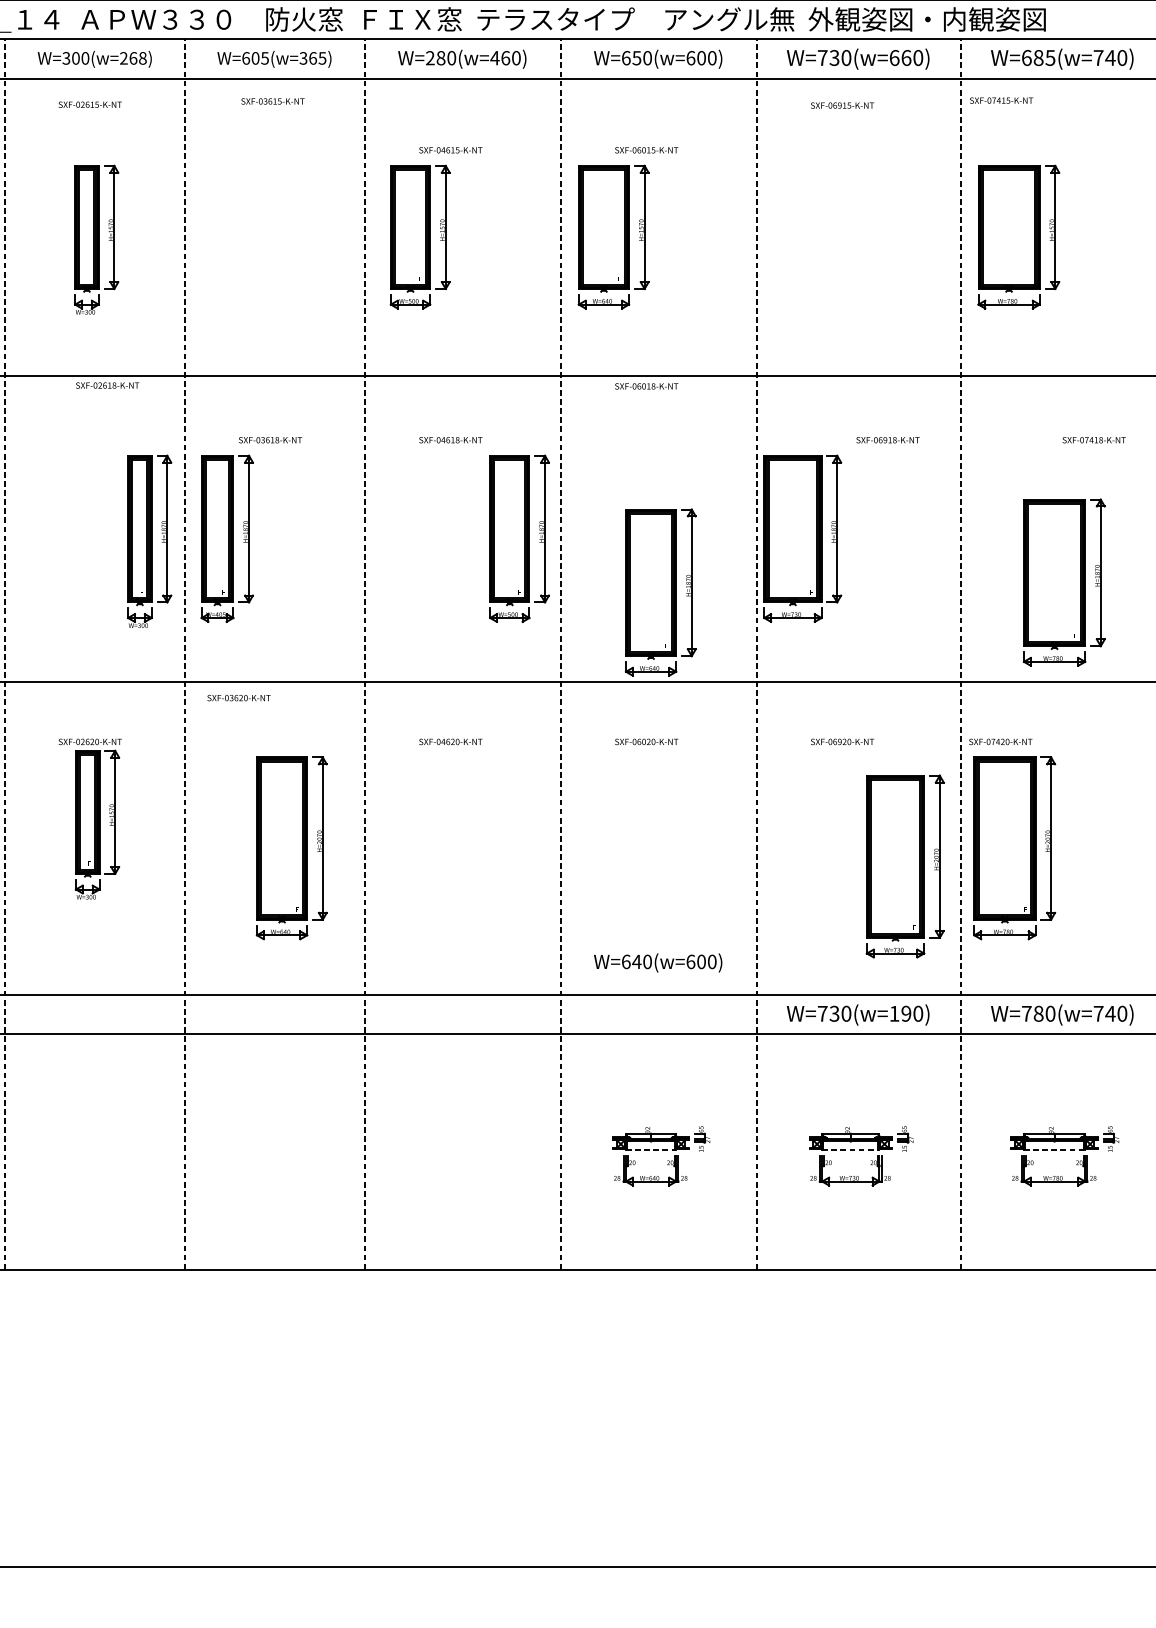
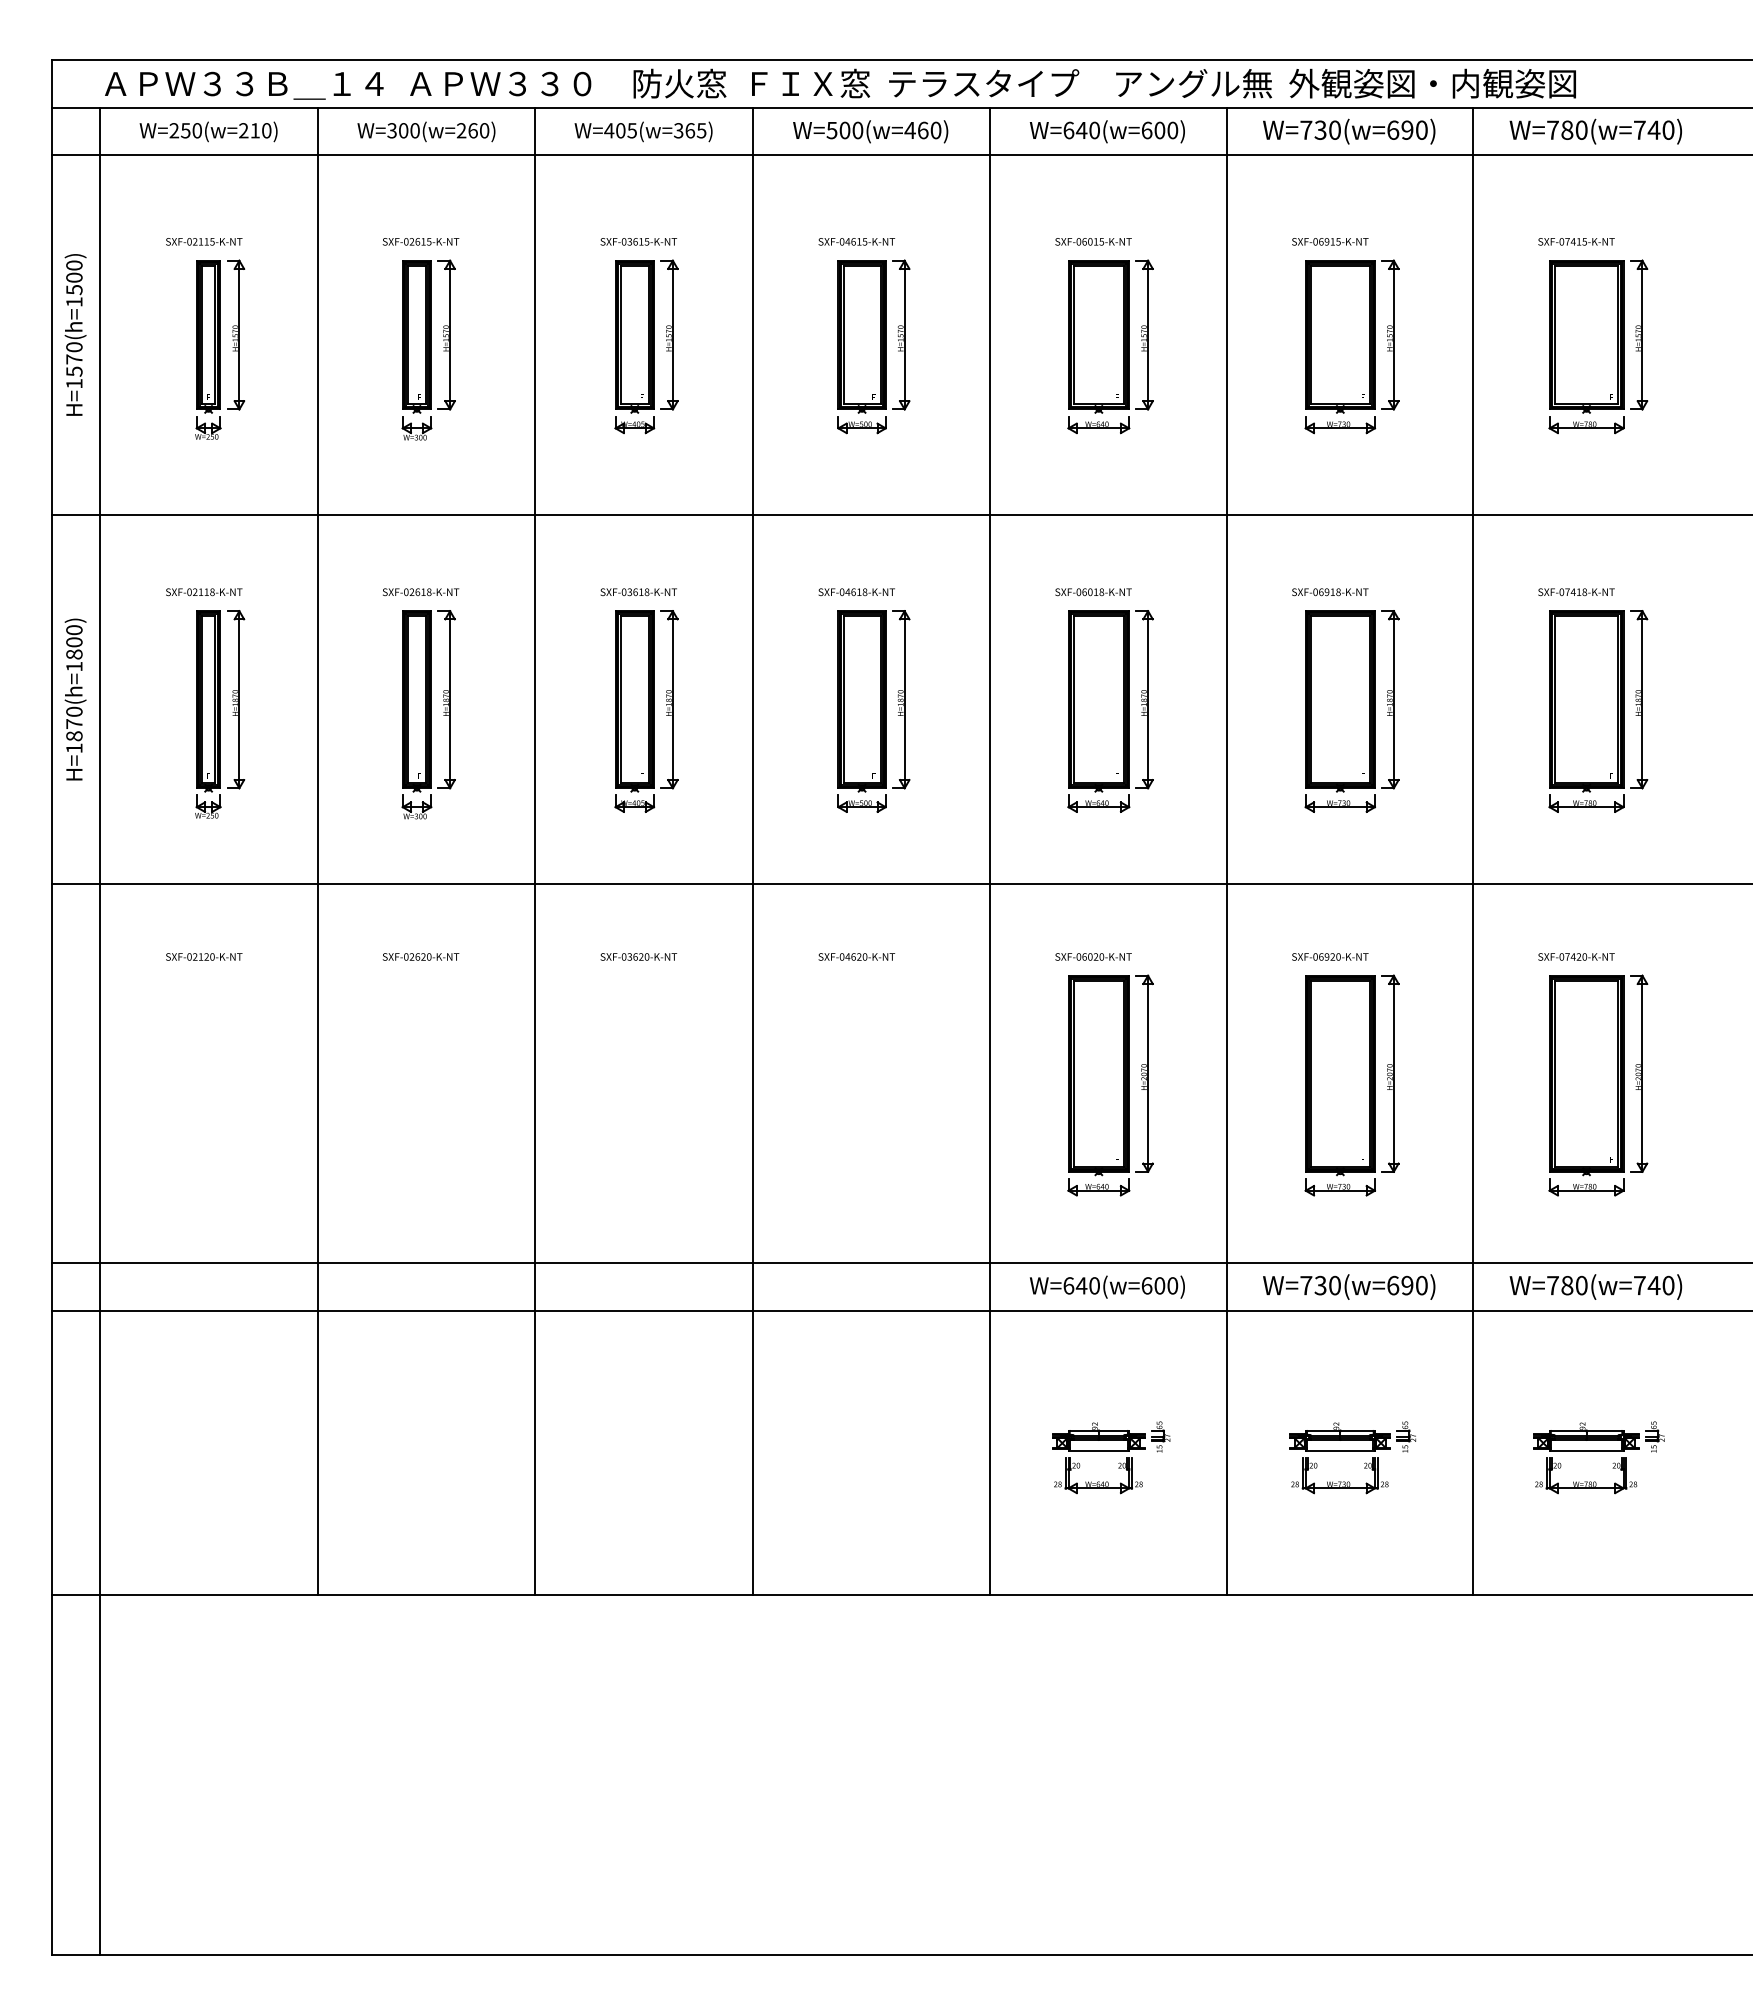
text: (906, 57) -> (1407, 129), W=730(w=660) -> W=730(w=690)
text: (1038, 57) -> (1567, 129), W=685(w=740) -> W=780(w=740)
text: (142, 58) -> (484, 130), W=300(w=268) -> W=300(w=260)
text: (246, 58) -> (609, 130), W=605(w=365) -> W=405(w=365)
text: (435, 58) -> (838, 130), W=280(w=460) -> W=500(w=460)
text: (636, 58) -> (1081, 130), W=650(w=600) -> W=640(w=600)
text: (1001, 100) -> (1576, 241), moved
text: (272, 101) -> (638, 241), moved
text: (89, 104) -> (420, 241), moved
text: (842, 105) -> (1330, 241), moved
part: (276, 236) -> (646, 346), added
part: (419, 236) -> (873, 346), moved
part: (613, 236) -> (1110, 346), moved
part: (860, 236) -> (1351, 346), added
part: (1018, 236) -> (1598, 346), moved
text: (108, 385) -> (421, 592), moved
text: (646, 386) -> (1093, 592), moved
text: (888, 440) -> (1330, 592), moved
text: (1094, 440) -> (1576, 592), moved
part: (227, 538) -> (646, 711), moved
part: (519, 538) -> (873, 711), moved
part: (802, 538) -> (1351, 711), moved
part: (149, 541) -> (428, 714), moved
part: (1064, 582) -> (1598, 711), moved
part: (660, 592) -> (1110, 711), moved
line: (4, 653) -> (317, 850), dashed -> solid
line: (185, 653) -> (535, 850), dashed -> solid
line: (365, 653) -> (753, 850), dashed -> solid
line: (560, 653) -> (989, 850), dashed -> solid
line: (756, 653) -> (1226, 850), dashed -> solid
line: (960, 653) -> (1472, 850), dashed -> solid
text: (238, 697) -> (638, 956), moved
text: (1000, 741) -> (1576, 956), moved
part: (97, 824) -> (429, 1056), removed
part: (291, 848) -> (1110, 1085), moved
part: (1014, 848) -> (1598, 1085), moved
part: (904, 866) -> (1351, 1085), moved
text: (657, 962) -> (1106, 1286), moved
text: (894, 1013) -> (1393, 1285), W=730(w=190) -> W=730(w=690)
line: (651, 1150) -> (1099, 1450), dashed -> solid
line: (850, 1150) -> (1340, 1450), dashed -> solid
line: (1054, 1150) -> (1586, 1450), dashed -> solid

